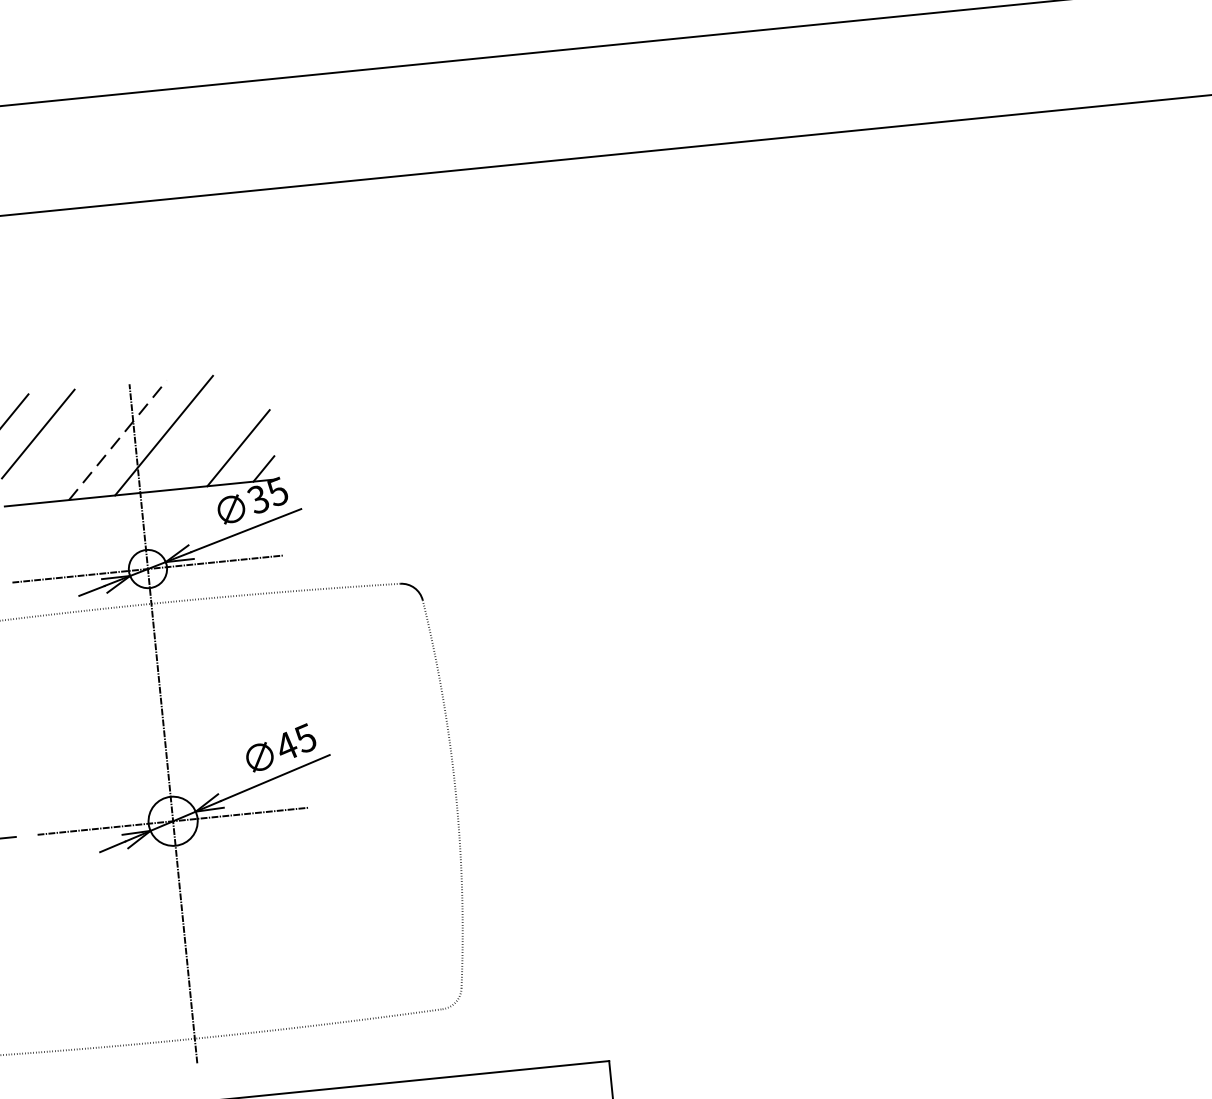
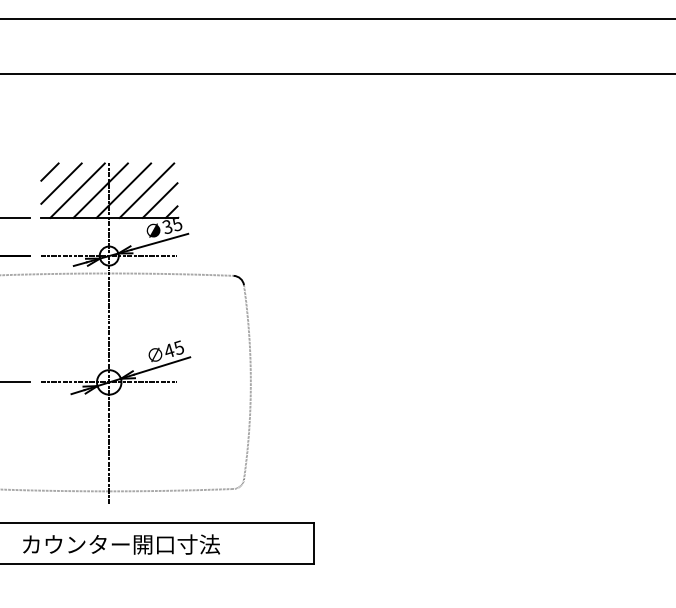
line: (209, 430) -> (146, 190), added
line: (117, 439) -> (100, 190), dashed -> solid
line: (71, 444) -> (77, 190), added

